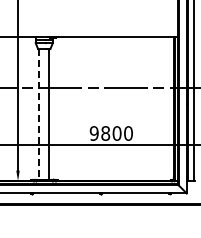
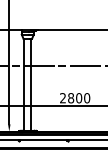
line: (39, 114) -> (24, 84), dashed -> solid
text: (93, 133) -> (62, 98), 9800 -> 2800

